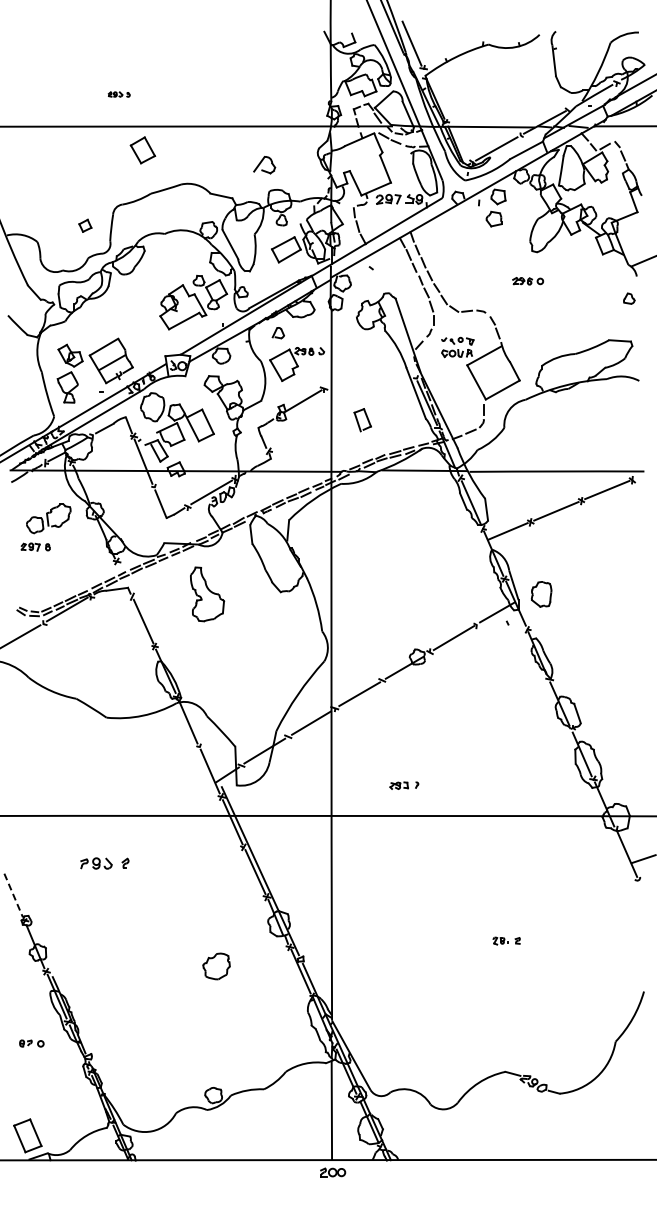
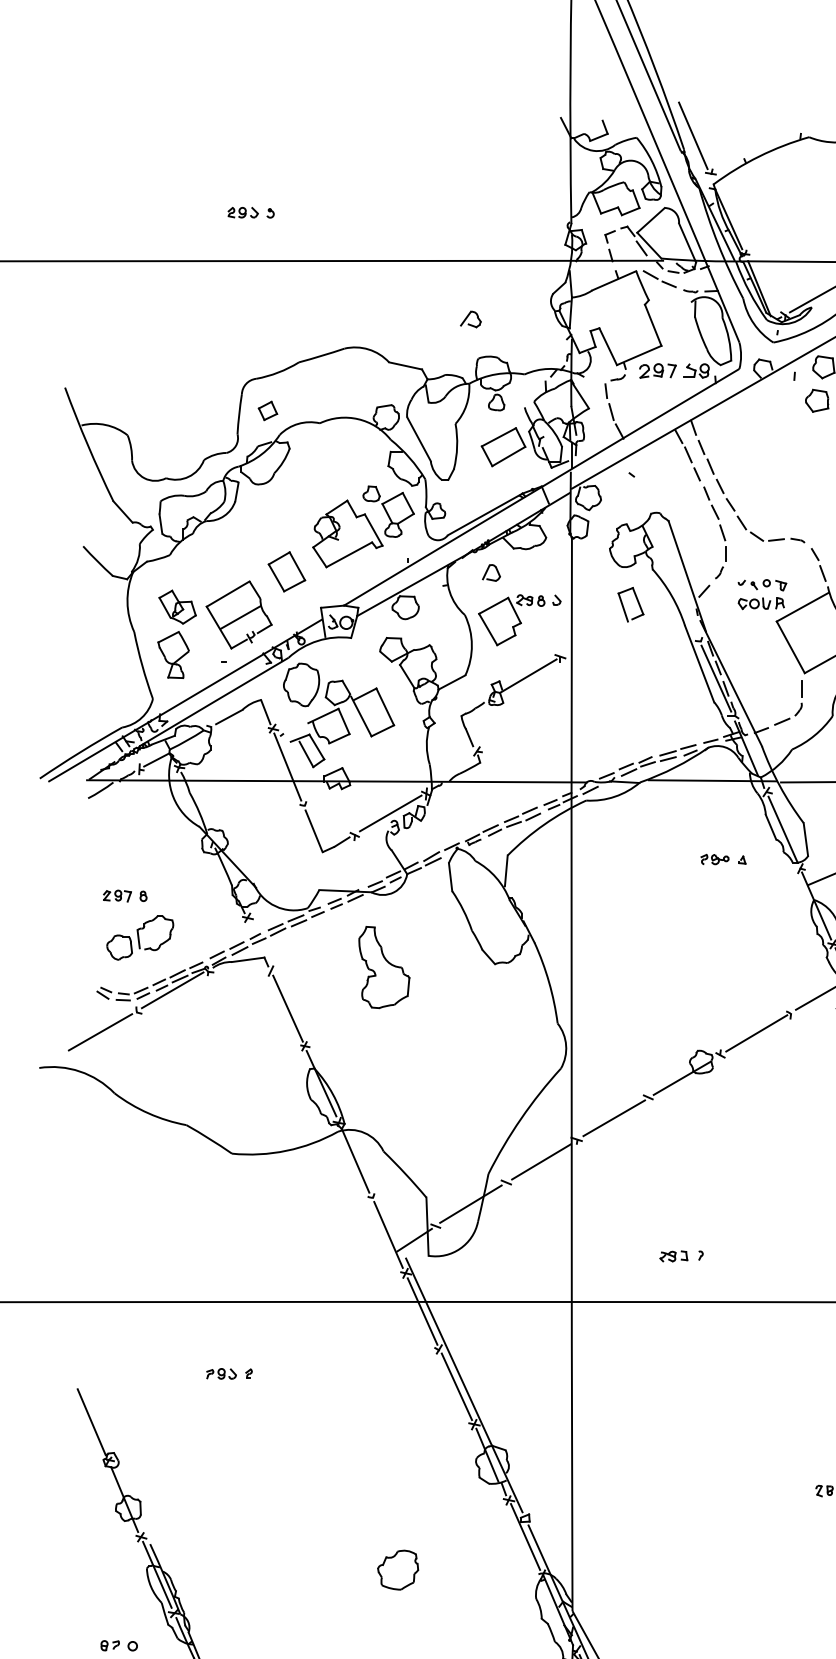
part: (119, 94) -> (251, 212), size x1.43
part: (142, 150) -> (286, 572), moved
part: (264, 165) -> (470, 319), size x0.62
part: (85, 225) -> (268, 410), moved
part: (362, 420) -> (630, 605), moved
part: (48, 518) -> (139, 937), moved
part: (431, 522) -> (722, 858), added
part: (104, 863) -> (228, 1373), size x0.62
line: (13, 895) -> (91, 1422), dashed -> solid
part: (216, 966) -> (398, 1570), moved

